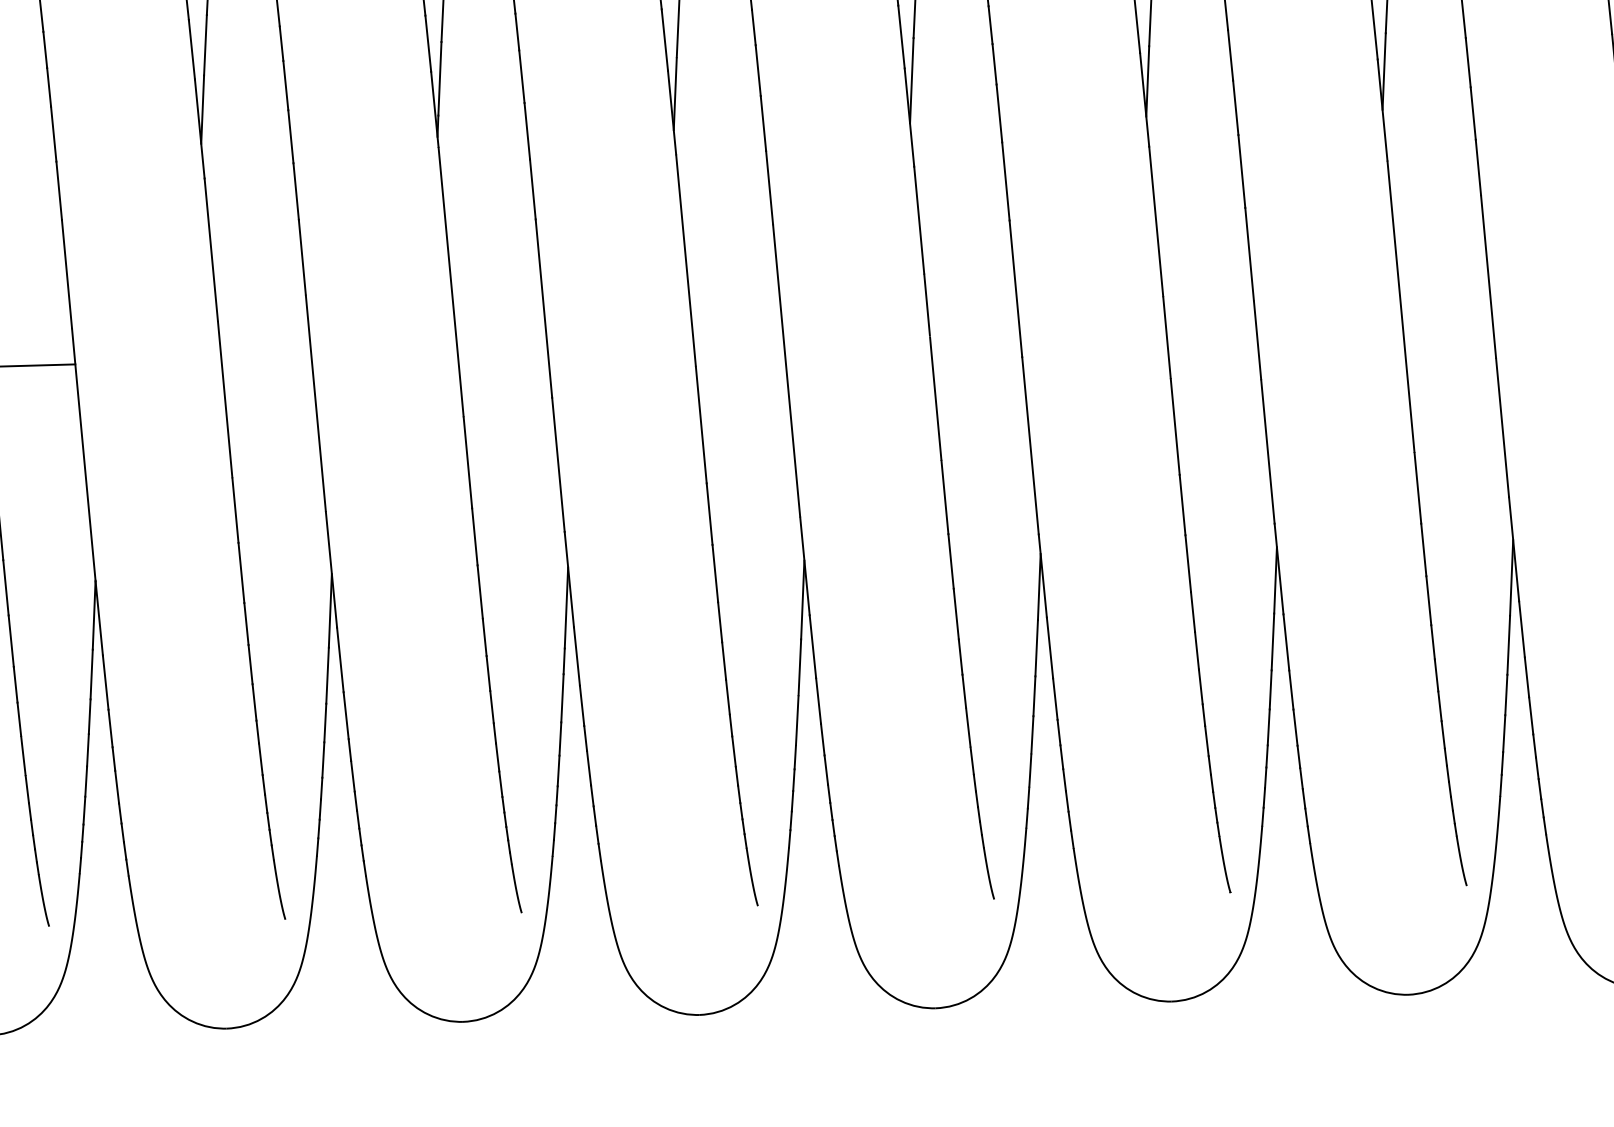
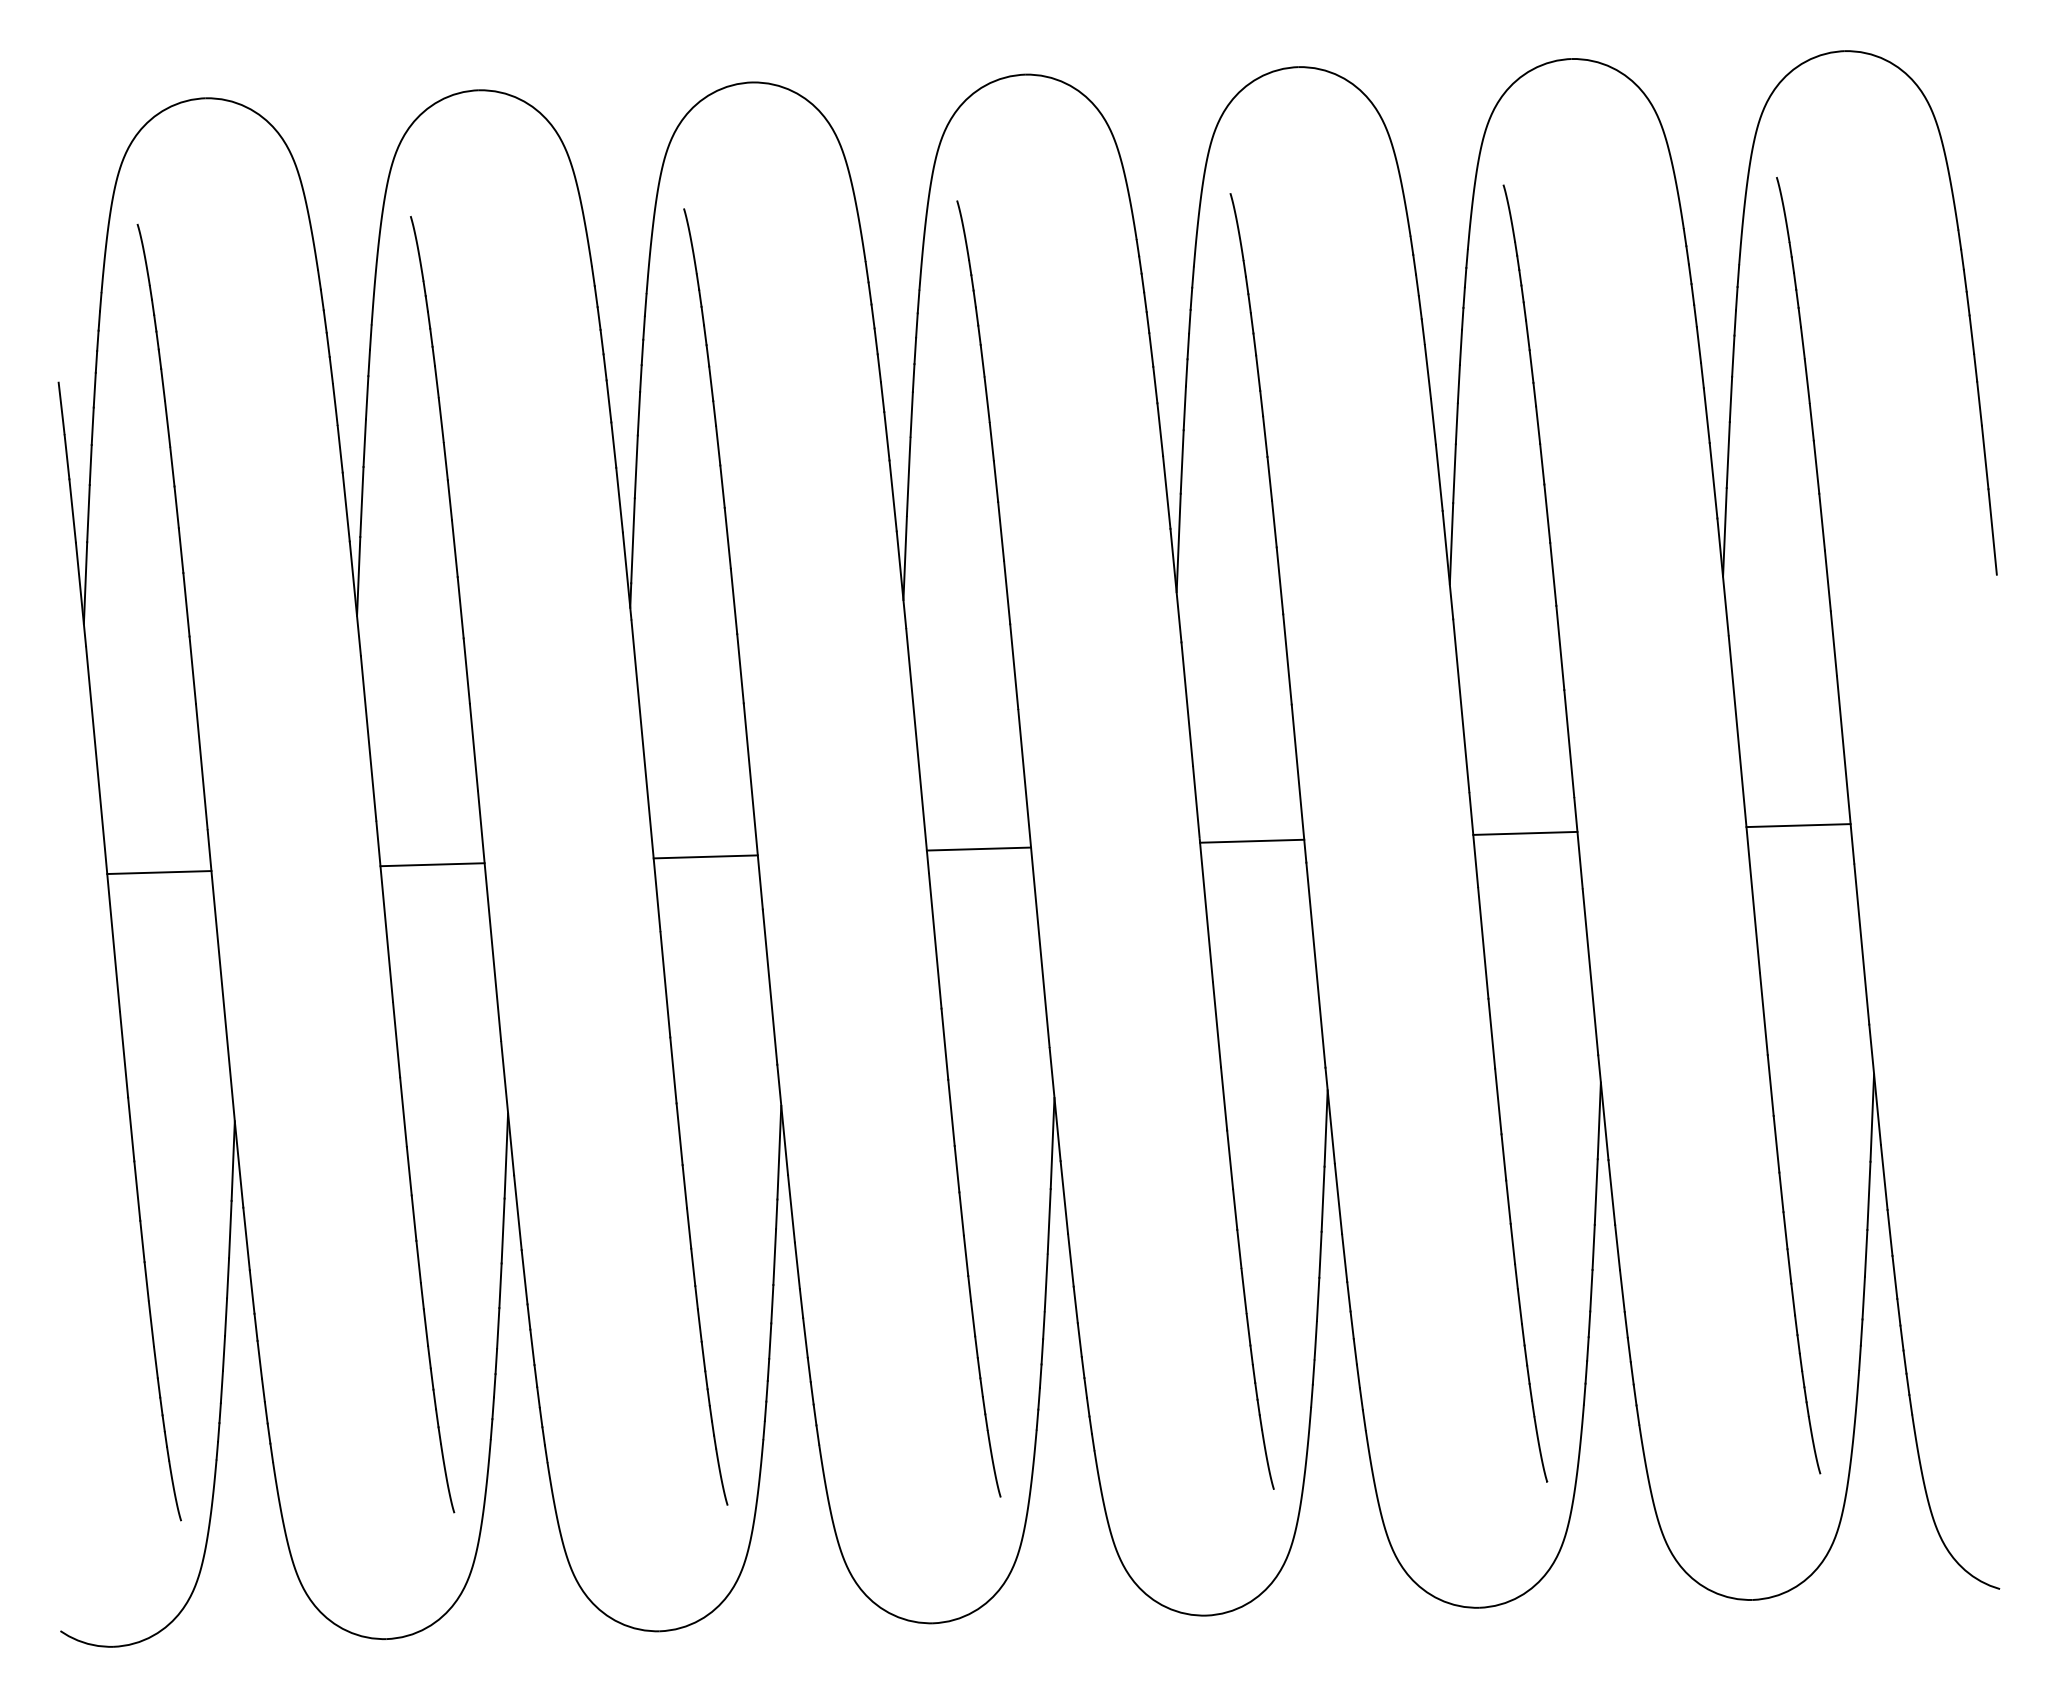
line: (1447, 325) -> (1798, 825), added
line: (1211, 331) -> (1525, 832), added
line: (975, 337) -> (1252, 840), added
line: (738, 344) -> (978, 848), added
line: (502, 351) -> (705, 856), added
line: (266, 358) -> (432, 864), added

